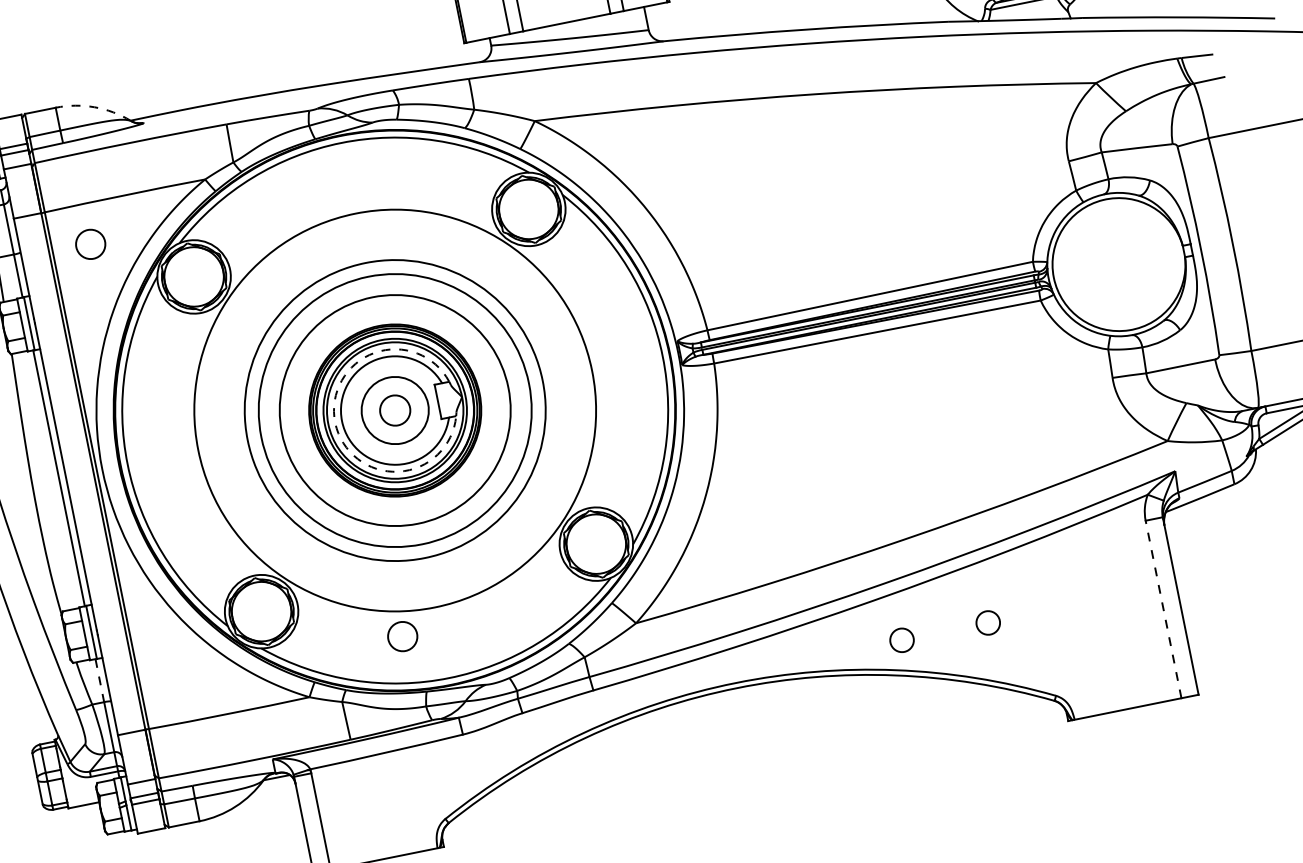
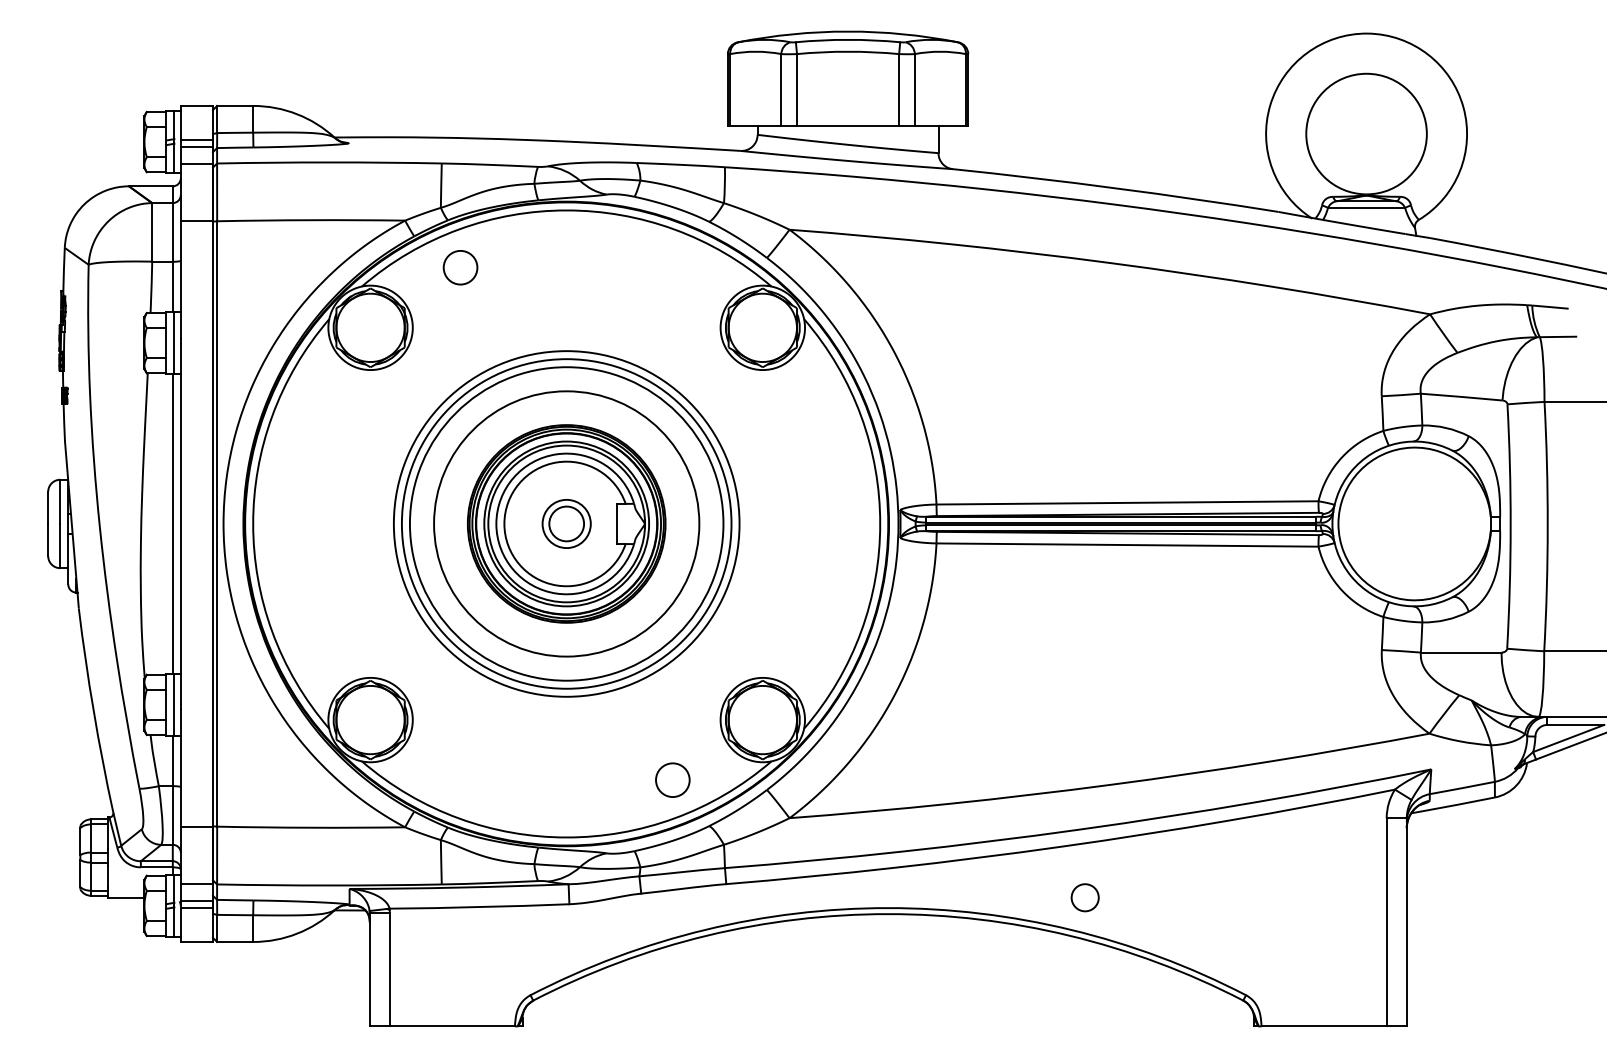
arc: (95, 107) -> (297, 114), dashed -> solid
circle: (90, 244) -> (460, 267), moved
circle: (394, 410) -> (566, 523), size x0.62
circle: (394, 410) -> (566, 523), size x0.71
arc: (335, 422) -> (496, 523), dashed -> solid
line: (1163, 608) -> (1386, 921), dashed -> solid
circle: (987, 622) -> (1185, 897), removed
circle: (402, 636) -> (672, 779), moved
line: (99, 681) -> (172, 761), dashed -> solid

